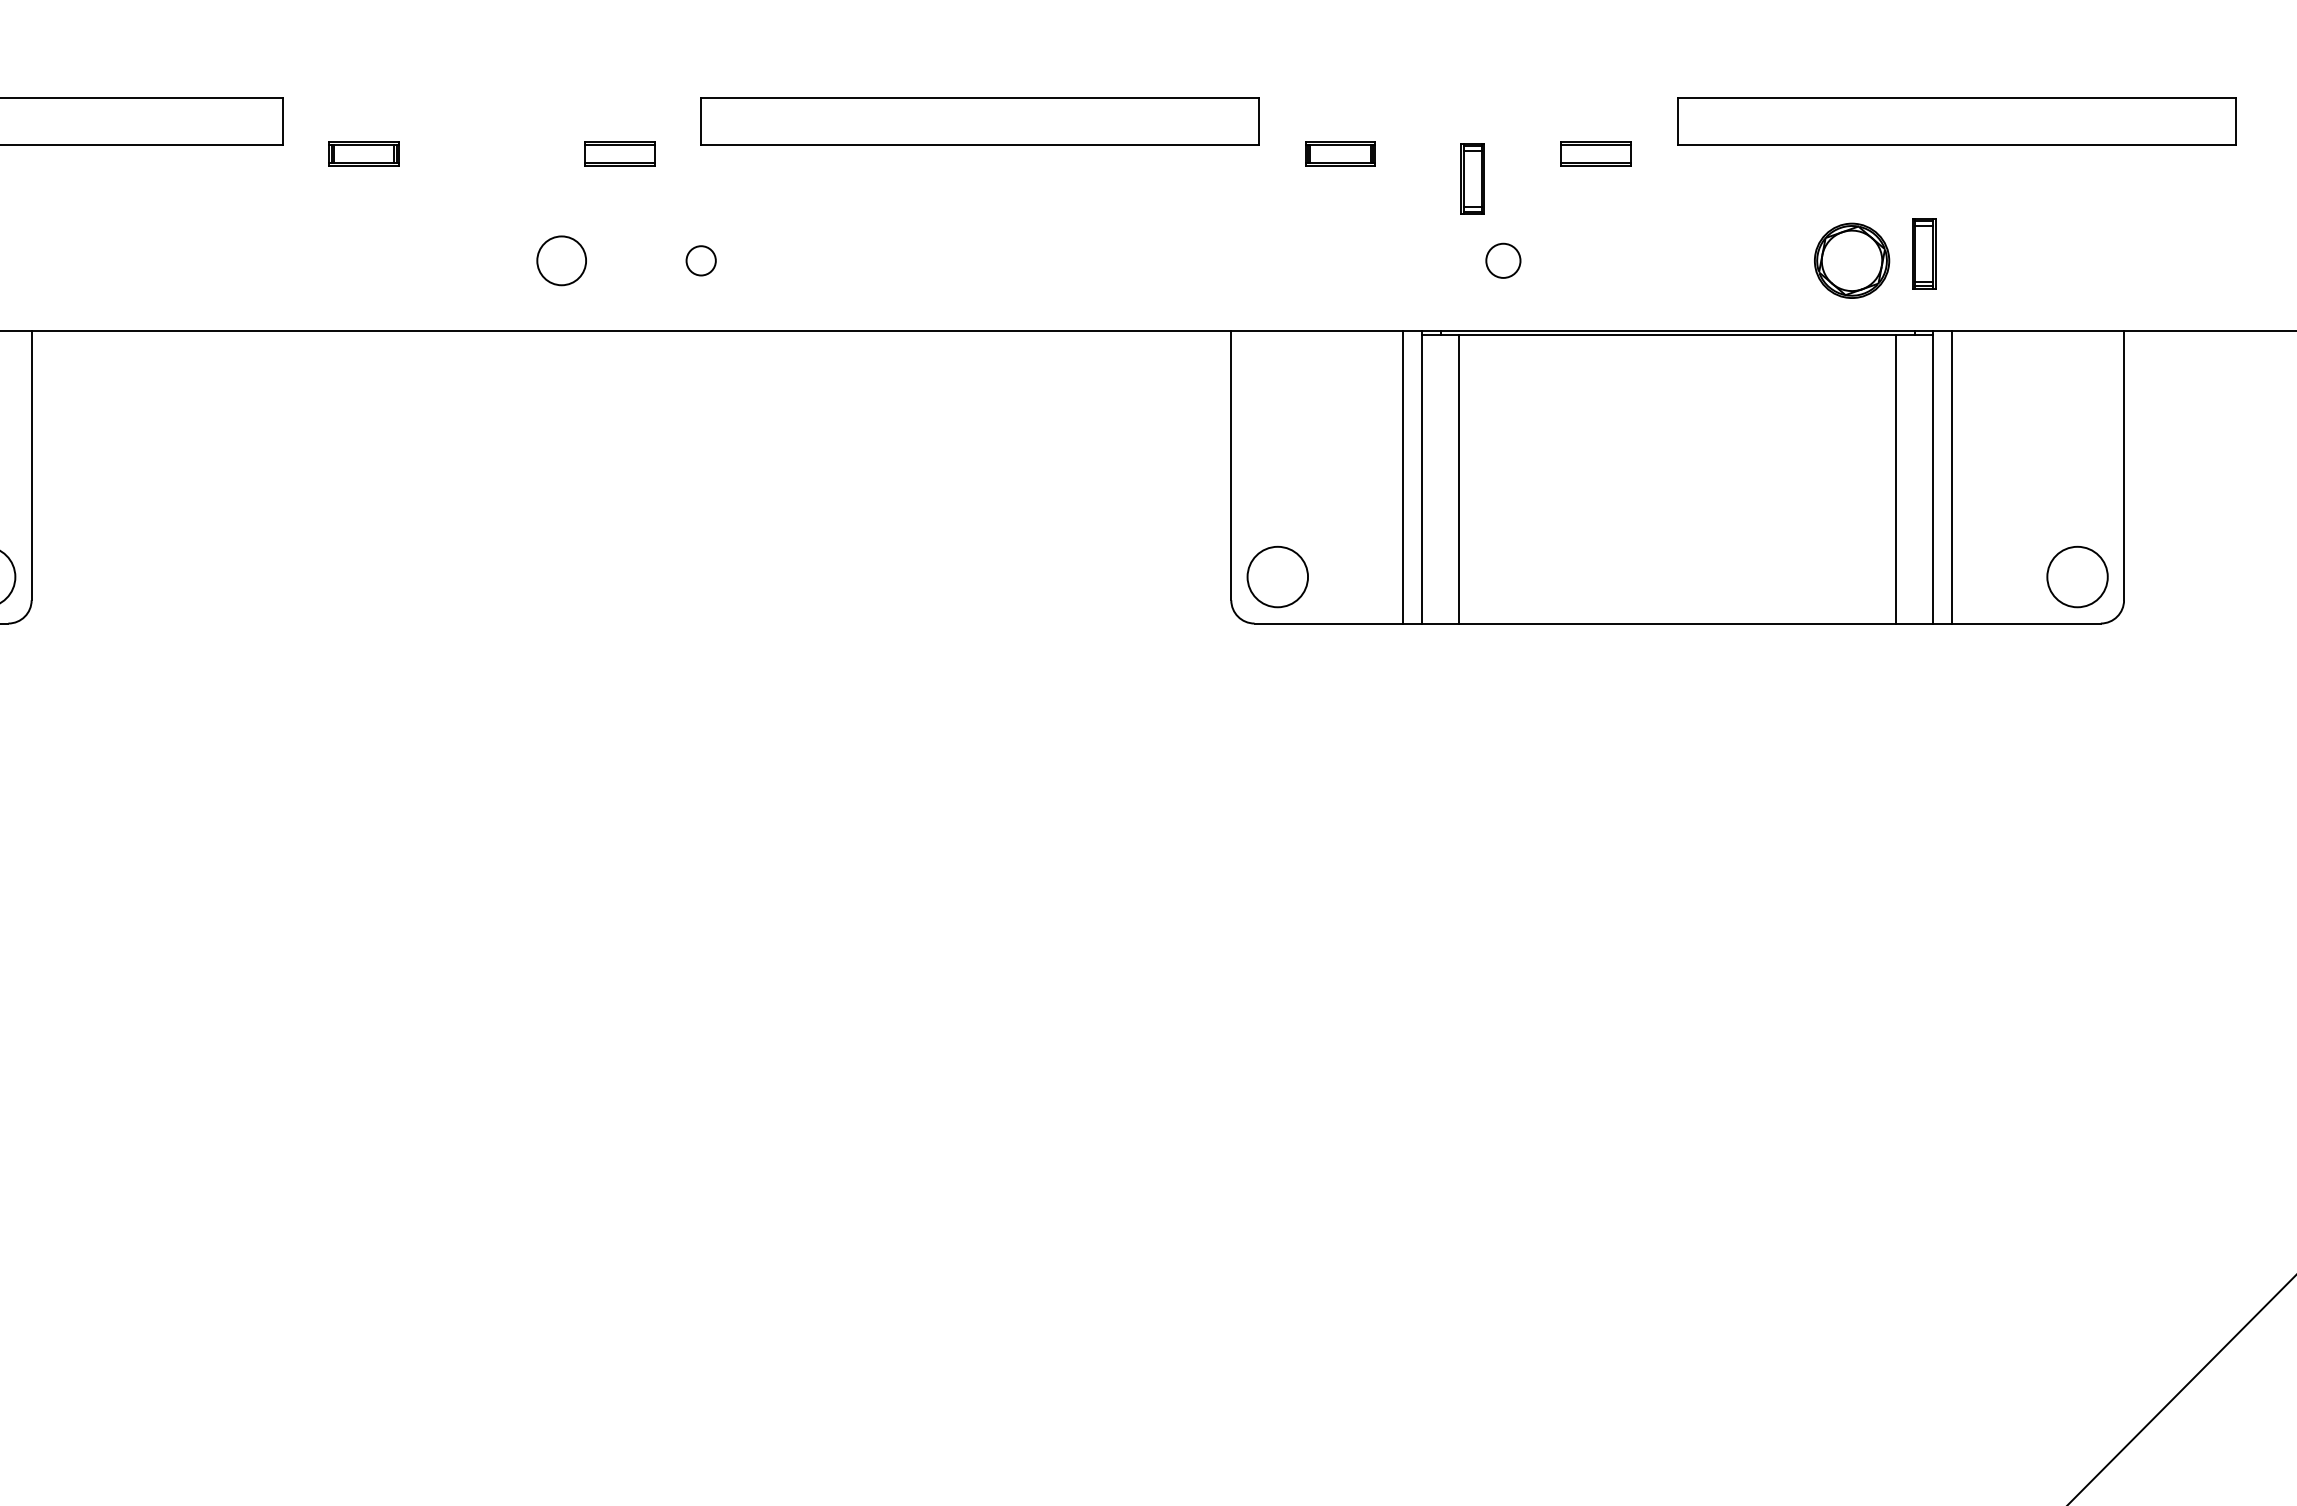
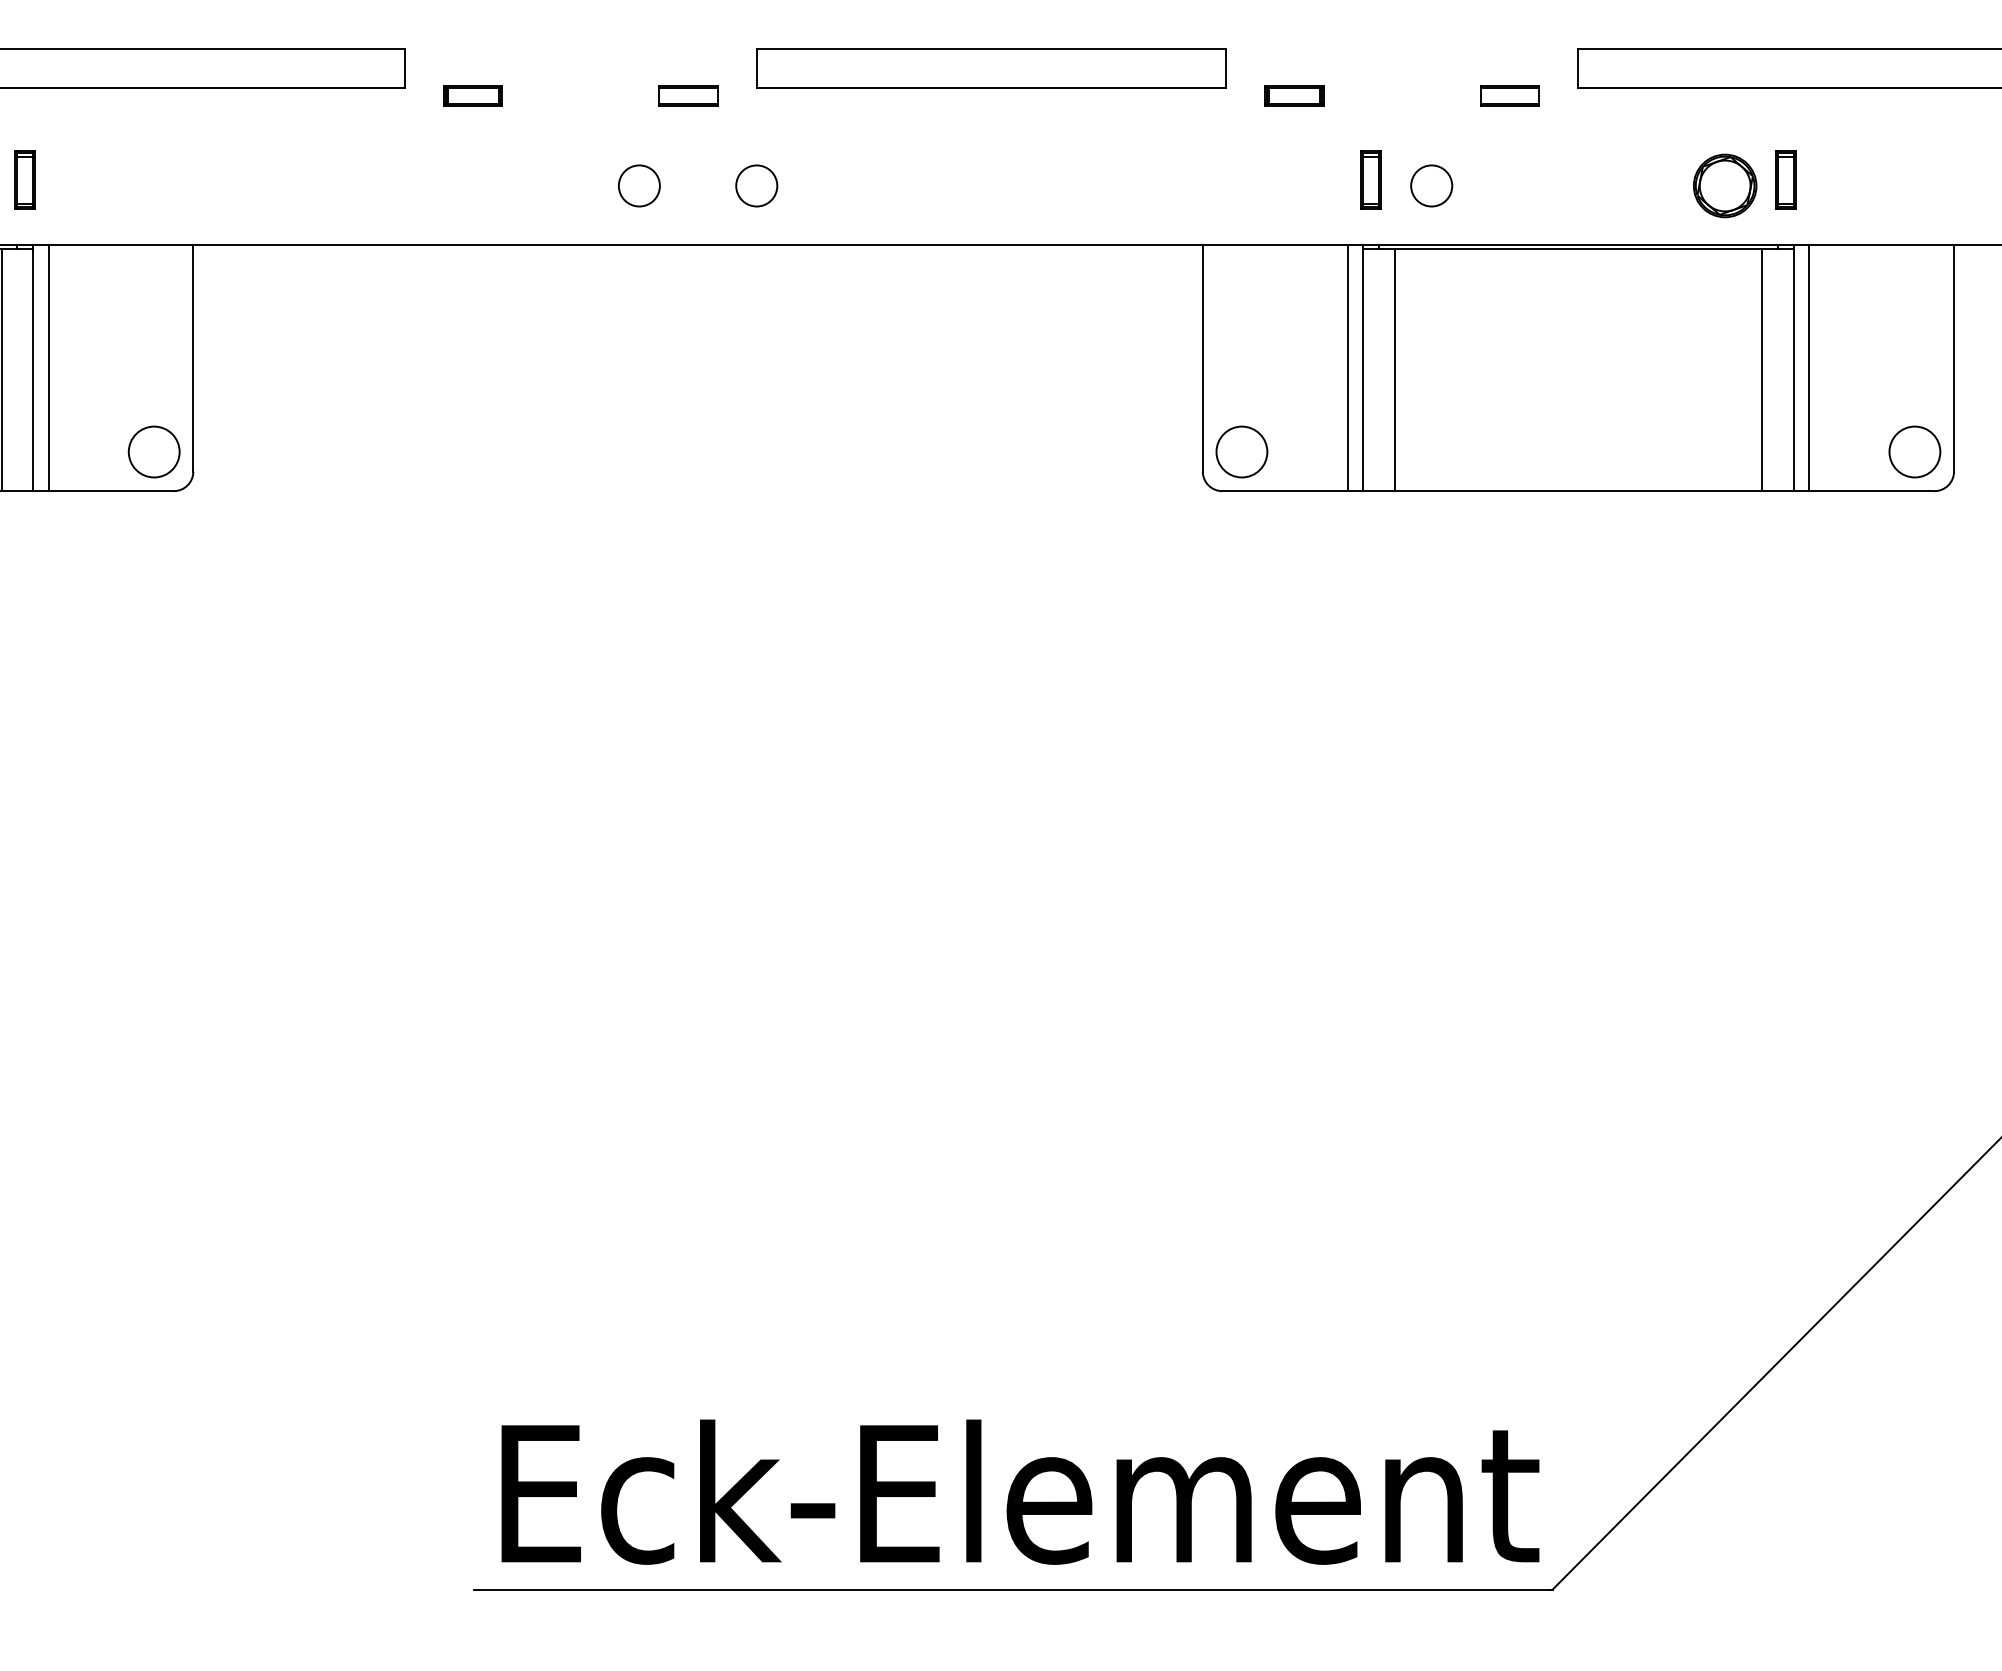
part: (1472, 178) -> (1370, 179), moved
circle: (700, 260) -> (756, 185), size x1.67
circle: (1503, 260) -> (1431, 185), size x1.43

